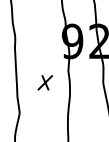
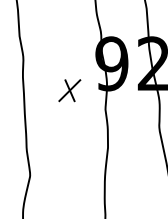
part: (44, 82) -> (68, 90), moved

